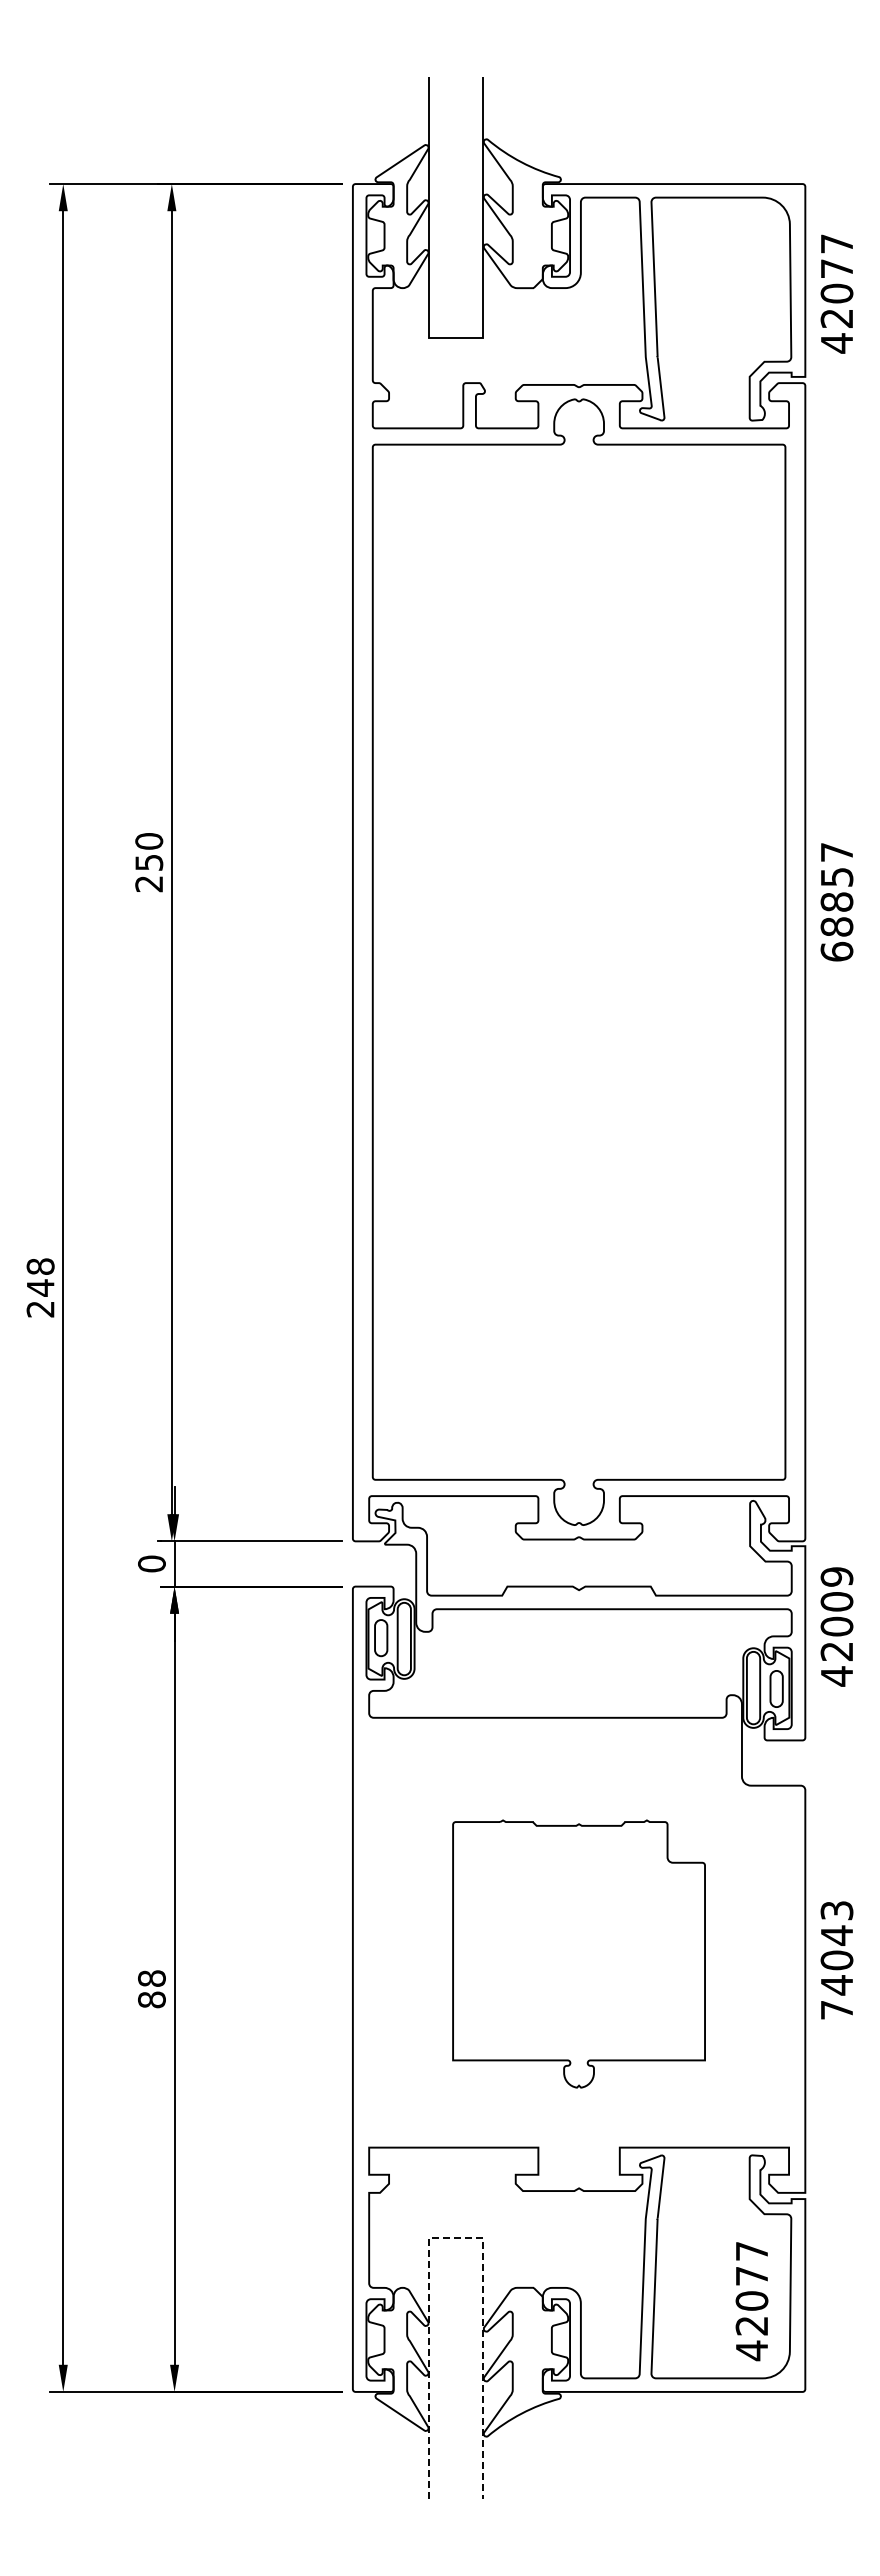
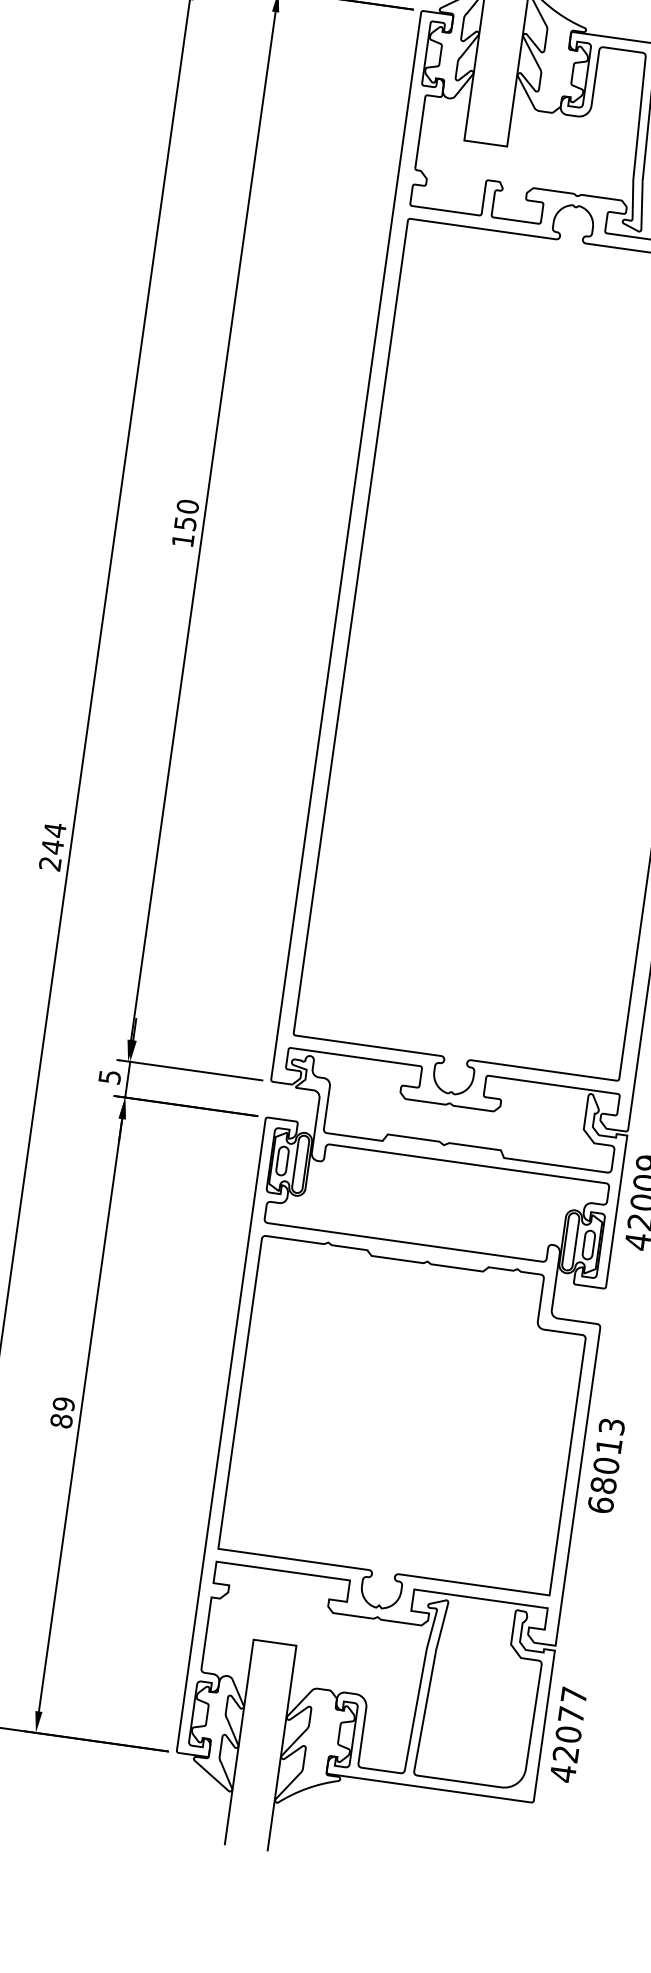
text: (148, 884) -> (182, 540), 250 -> 150
text: (40, 1266) -> (54, 830), 248 -> 244
text: (151, 1563) -> (109, 1076), 0 -> 5
part: (578, 1953) -> (403, 1431), size x1.67
text: (836, 1972) -> (604, 1475), 74043 -> 68013
text: (151, 1978) -> (63, 1404), 88 -> 89
line: (456, 2238) -> (275, 1643), dashed -> solid
text: (751, 2301) -> (568, 1734), moved

